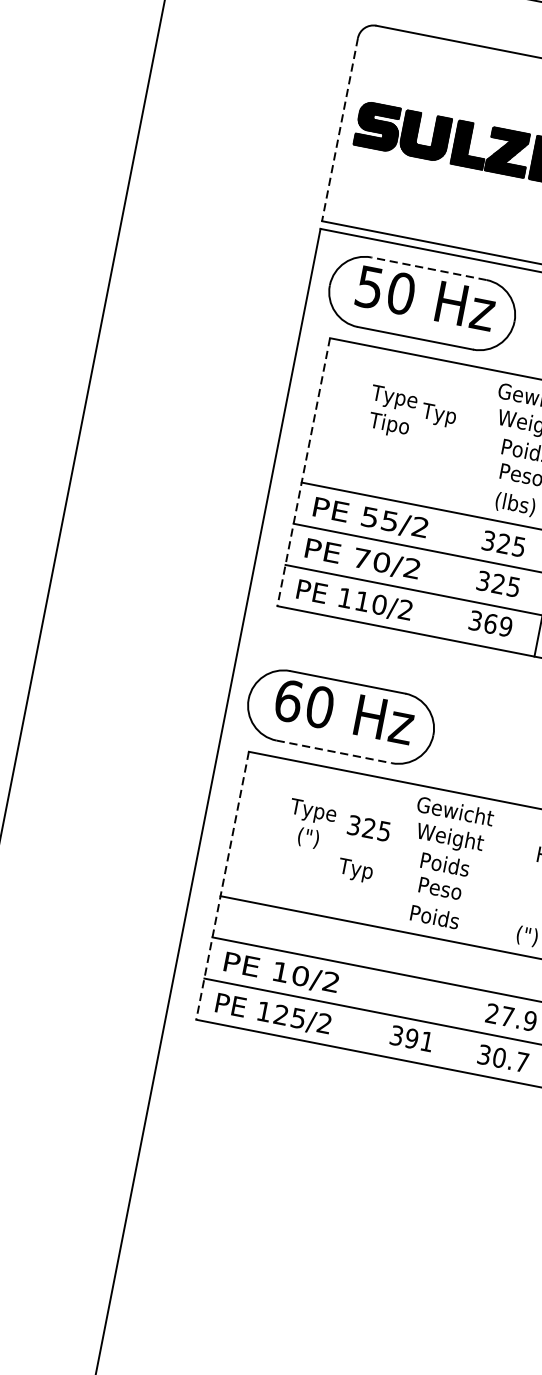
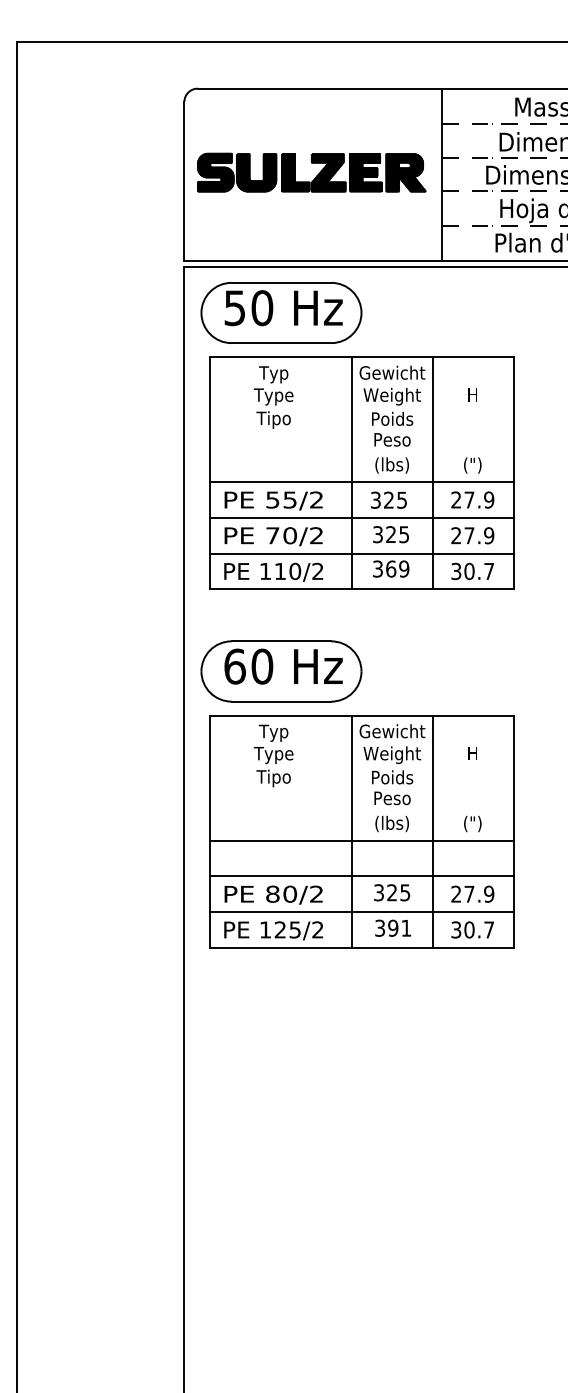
line: (340, 129) -> (184, 181), dashed -> solid
line: (429, 268) -> (281, 282), dashed -> solid
text: (438, 415) -> (273, 374), moved
line: (303, 472) -> (210, 473), dashed -> solid
line: (467, 504) -> (352, 473), added
line: (334, 751) -> (281, 701), dashed -> solid
text: (369, 828) -> (392, 892), moved
text: (307, 838) -> (273, 778), (") -> Tipo
text: (355, 869) -> (273, 732), moved
line: (222, 886) -> (210, 832), dashed -> solid
line: (386, 917) -> (352, 831), added
text: (434, 917) -> (392, 823), Poids -> (lbs)
line: (479, 935) -> (432, 831), added
text: (280, 971) -> (272, 893), 10/2 -> 80/2

